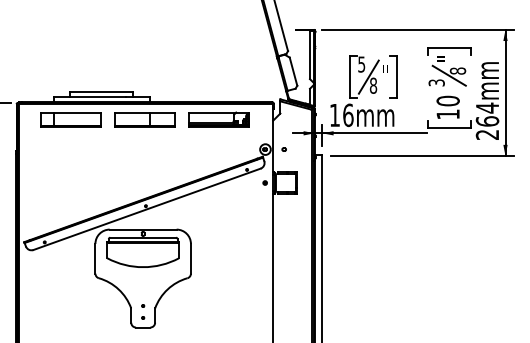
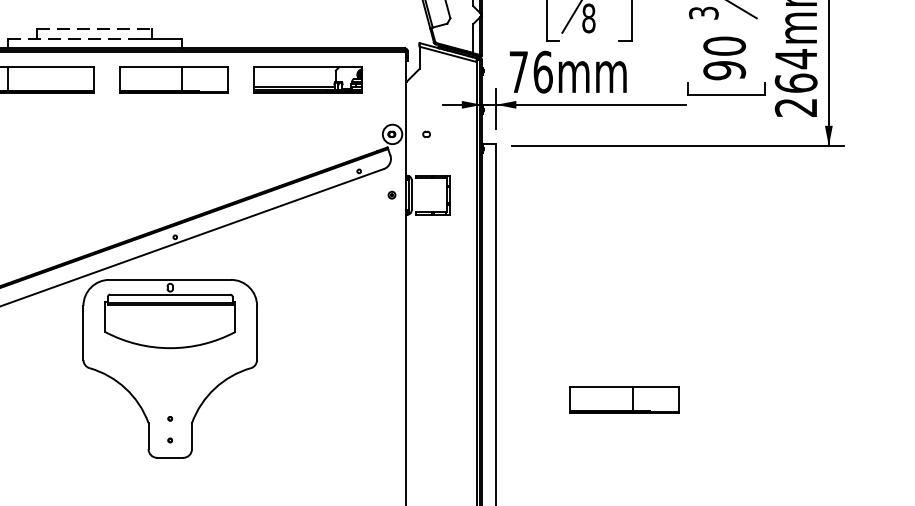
line: (101, 91) -> (94, 28), solid -> dashed
line: (89, 97) -> (72, 39), solid -> dashed
text: (447, 114) -> (723, 70), 10 -> 90
text: (334, 115) -> (518, 72), 16mm -> 76mm
part: (392, 295) -> (623, 399), added

